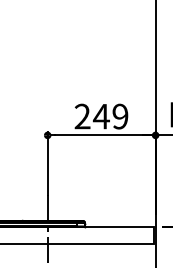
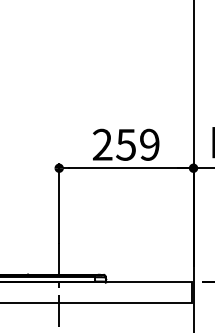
text: (100, 116) -> (125, 144), 249 -> 259

